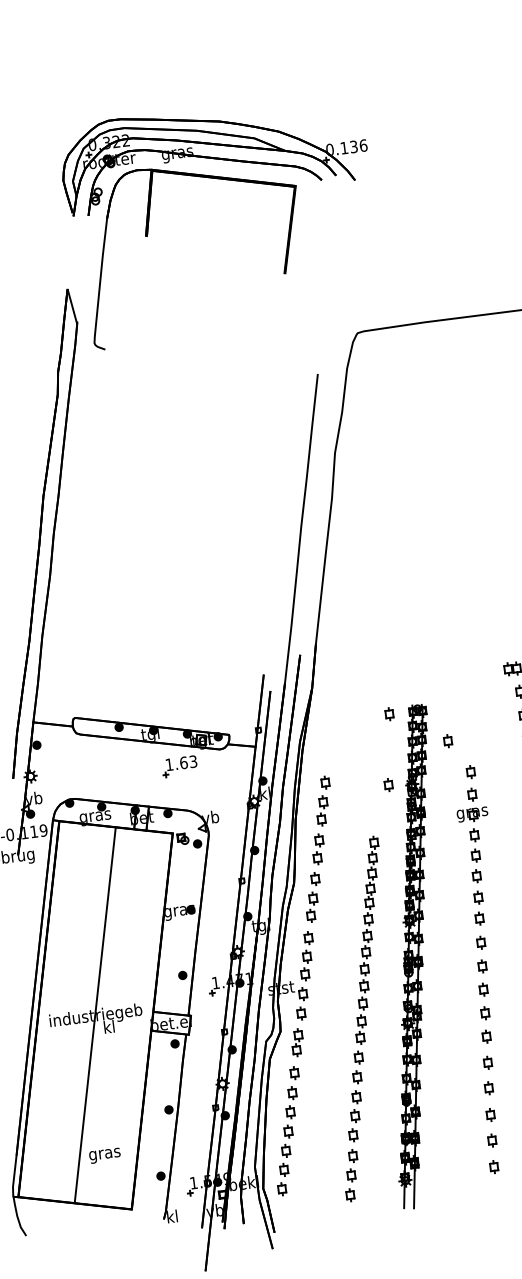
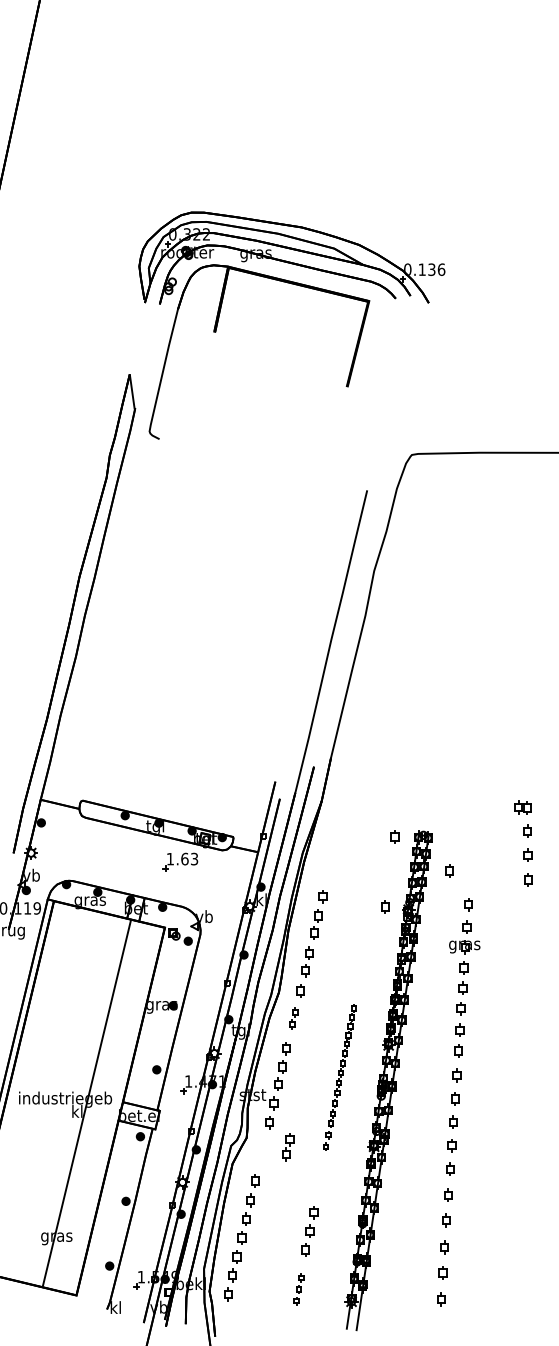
part: (311, 907) -> (293, 1018), size x0.7
part: (364, 959) -> (339, 1077), size x0.6
line: (94, 1014) -> (86, 1102), moved
part: (297, 1043) -> (288, 1147), moved
part: (351, 1175) -> (298, 1289), size x0.6

